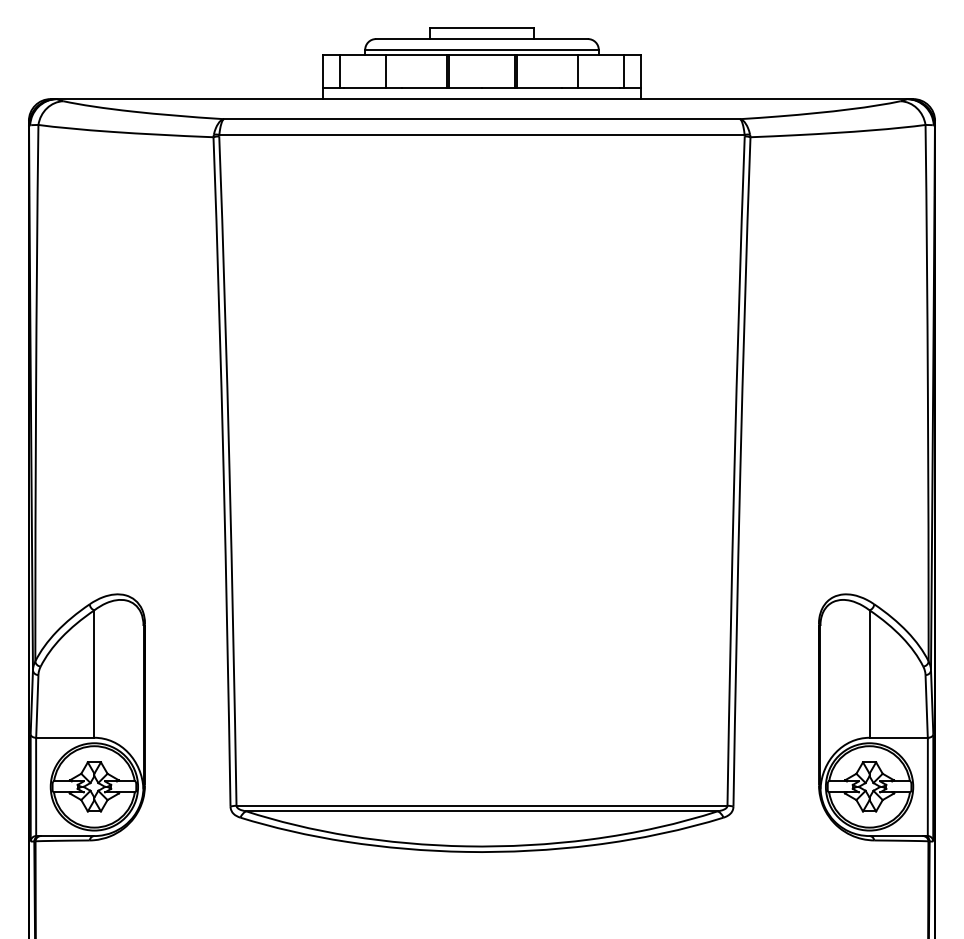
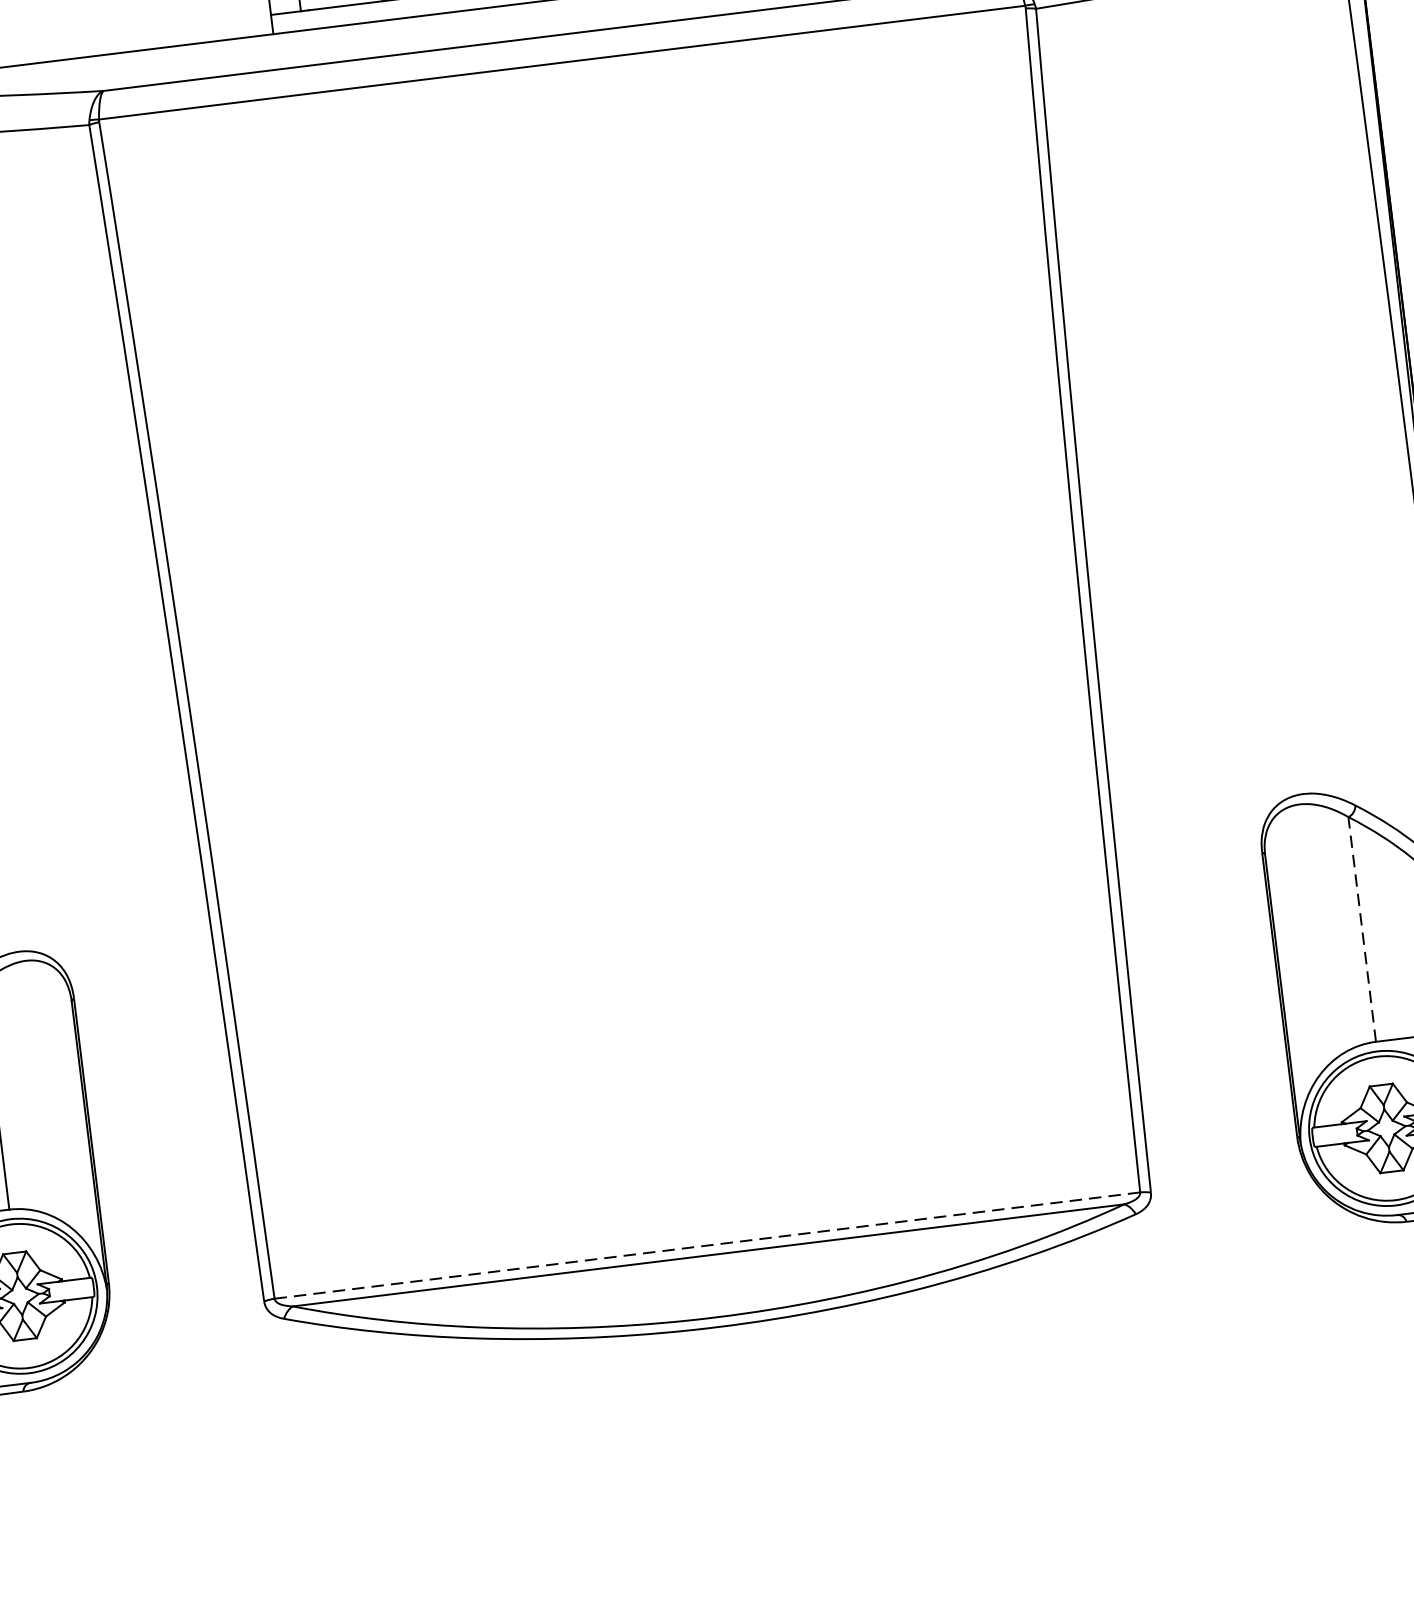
line: (869, 674) -> (1362, 930), solid -> dashed
line: (481, 805) -> (706, 1245), solid -> dashed

